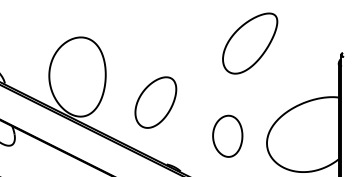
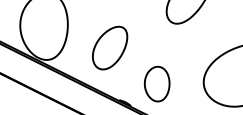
part: (227, 135) -> (156, 83), moved

